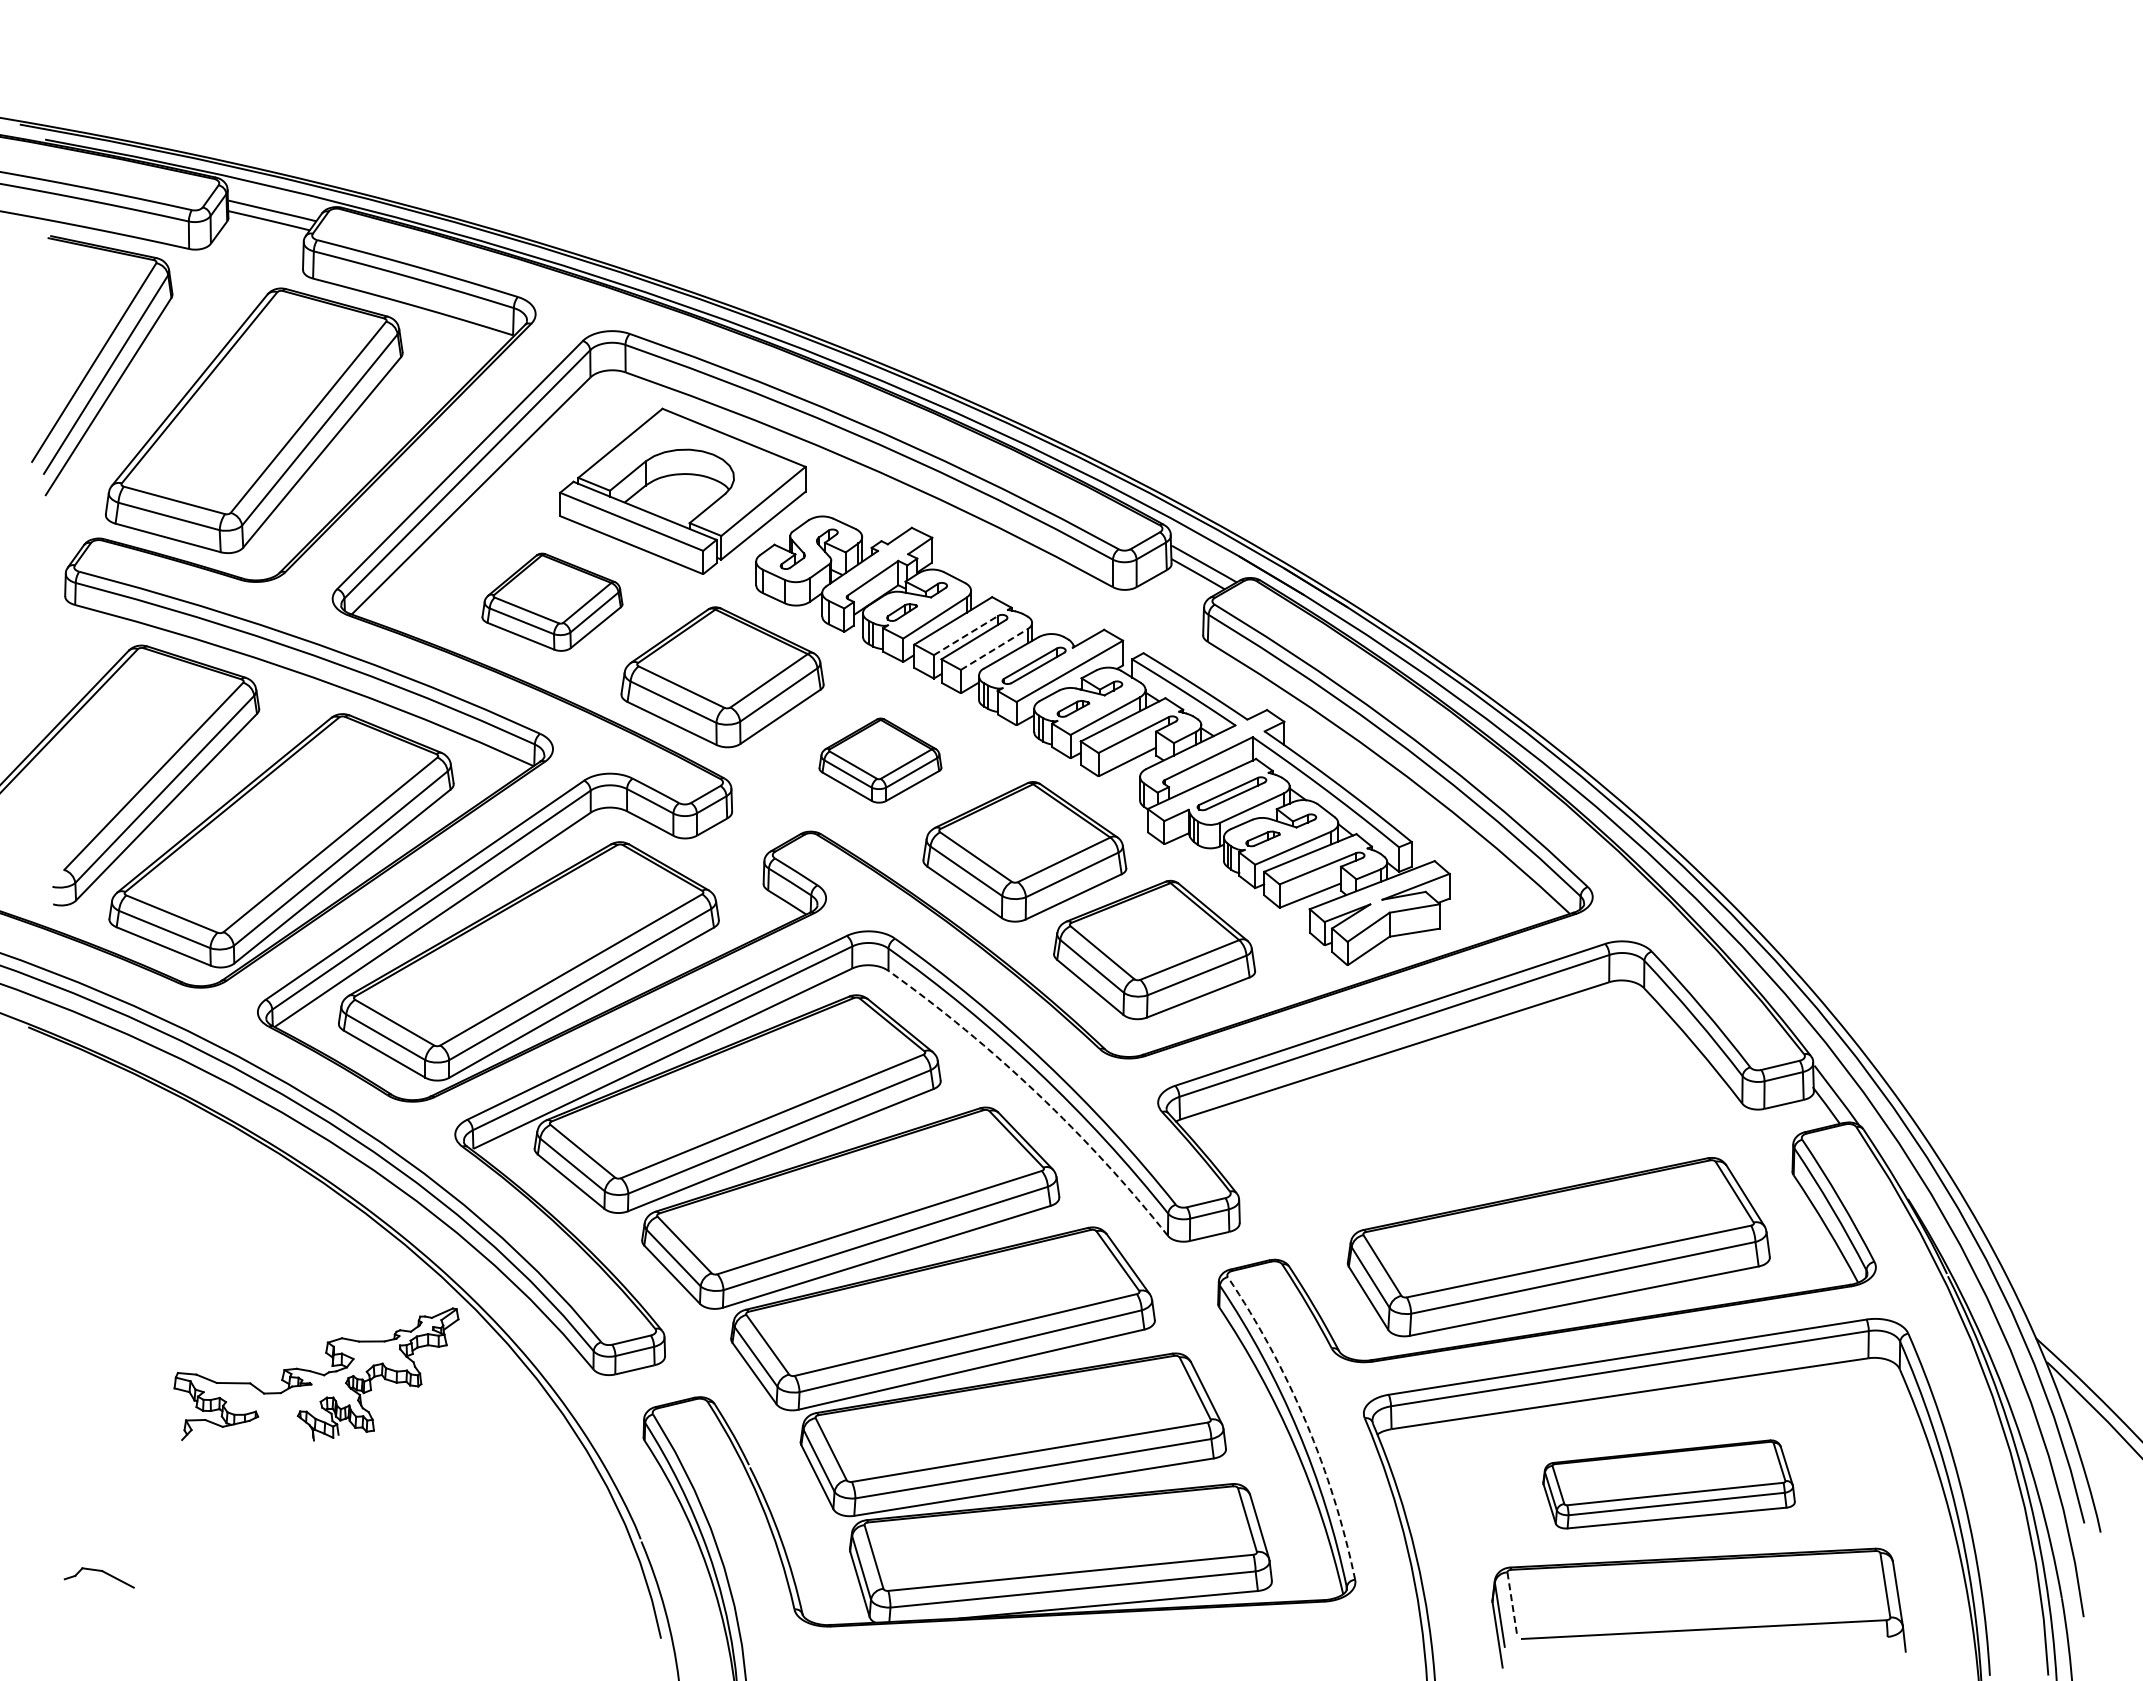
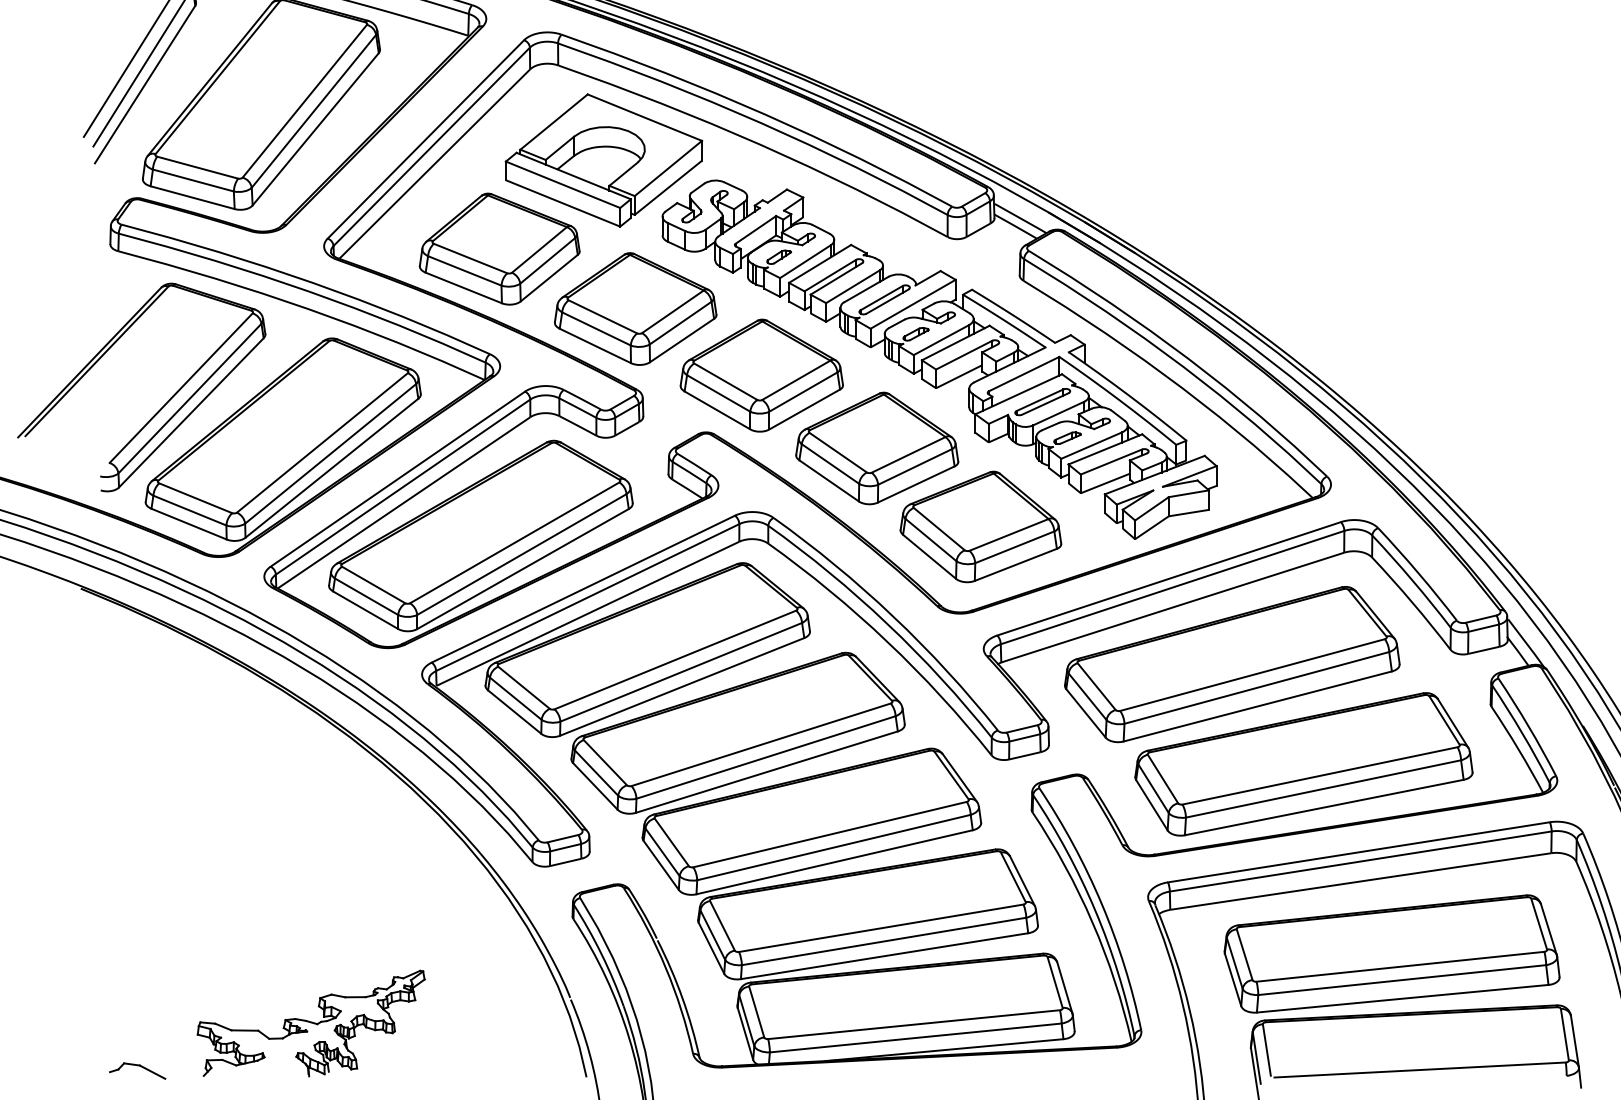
part: (552, 601) -> (499, 248), size x1.43
line: (966, 635) -> (830, 275), dashed -> solid
line: (994, 649) -> (852, 286), dashed -> solid
part: (880, 760) -> (761, 375), size x1.67
arc: (1037, 1093) -> (887, 641), dashed -> solid
part: (1468, 1122) -> (1231, 664), added
part: (316, 1374) -> (311, 1023), moved
arc: (1306, 1422) -> (1102, 904), dashed -> solid
part: (1668, 1484) -> (1391, 954), size x1.67
part: (98, 1577) -> (136, 1070), moved
line: (1512, 1604) -> (1266, 1049), dashed -> solid

